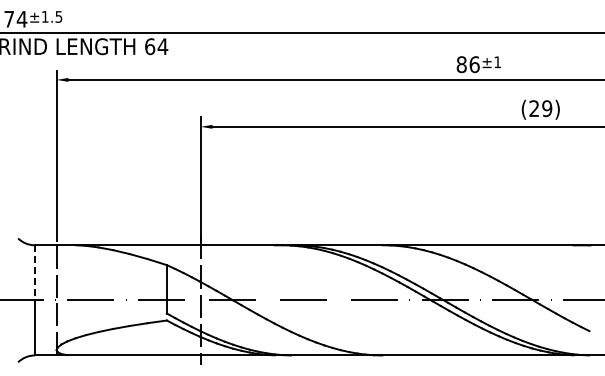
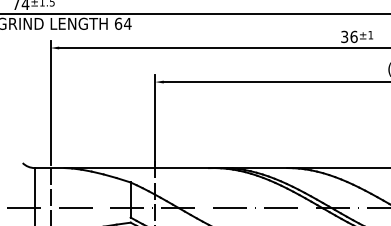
text: (461, 64) -> (344, 36), 86 -> 36
line: (34, 272) -> (34, 187), dashed -> solid

